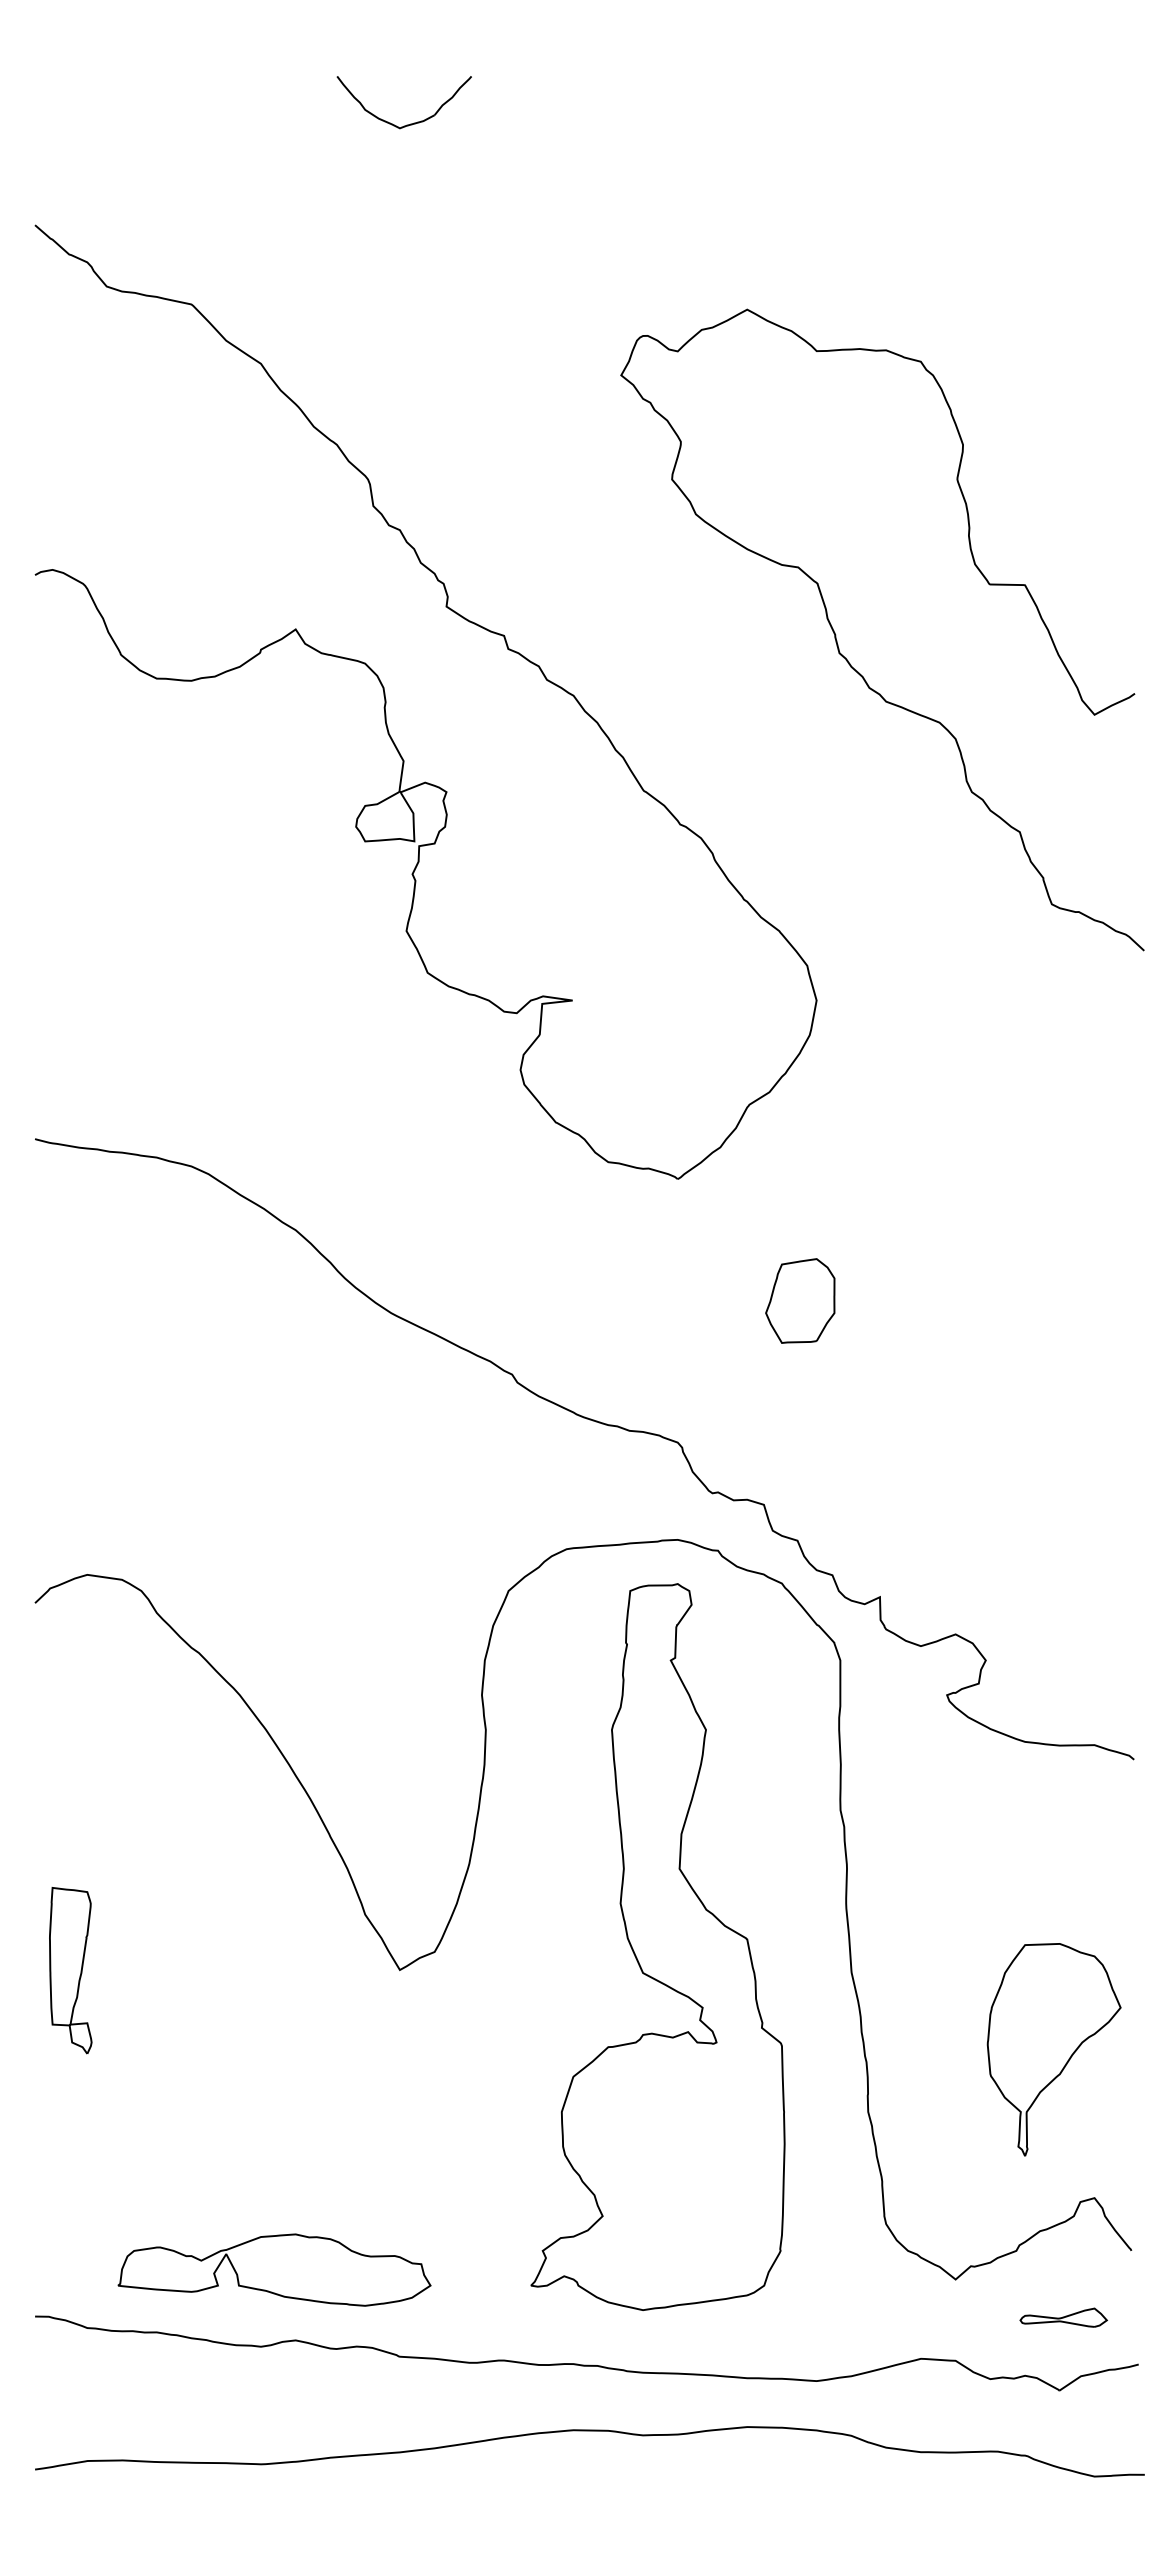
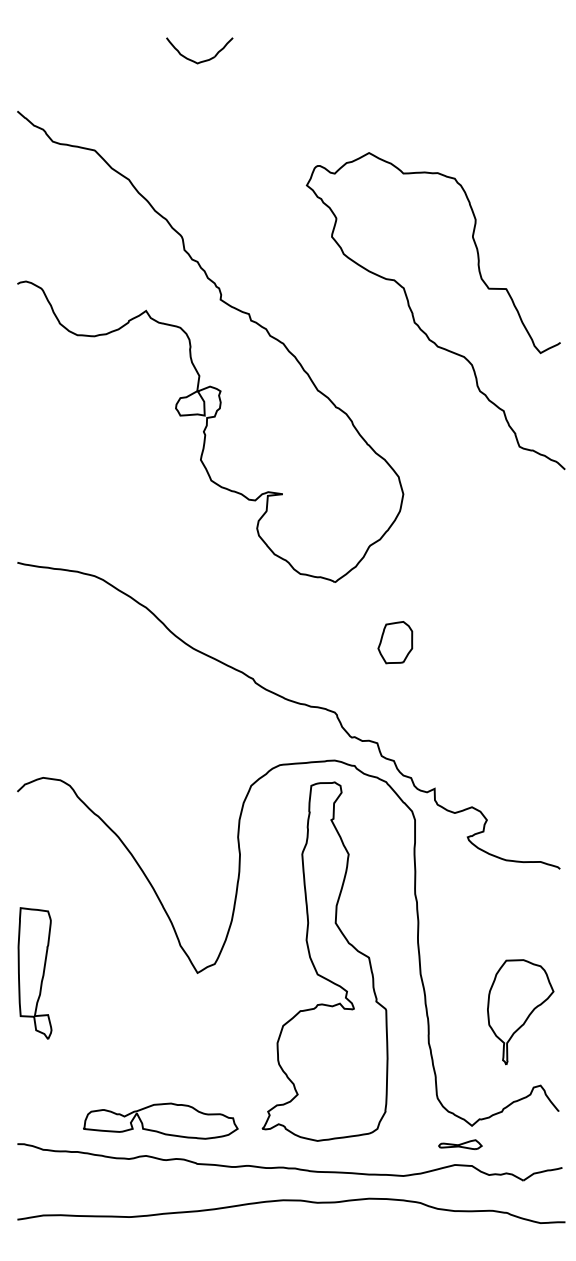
part: (69, 1969) -> (34, 972), size x1.6
part: (274, 2268) -> (160, 1120), moved
part: (1063, 2317) -> (460, 1144), moved

